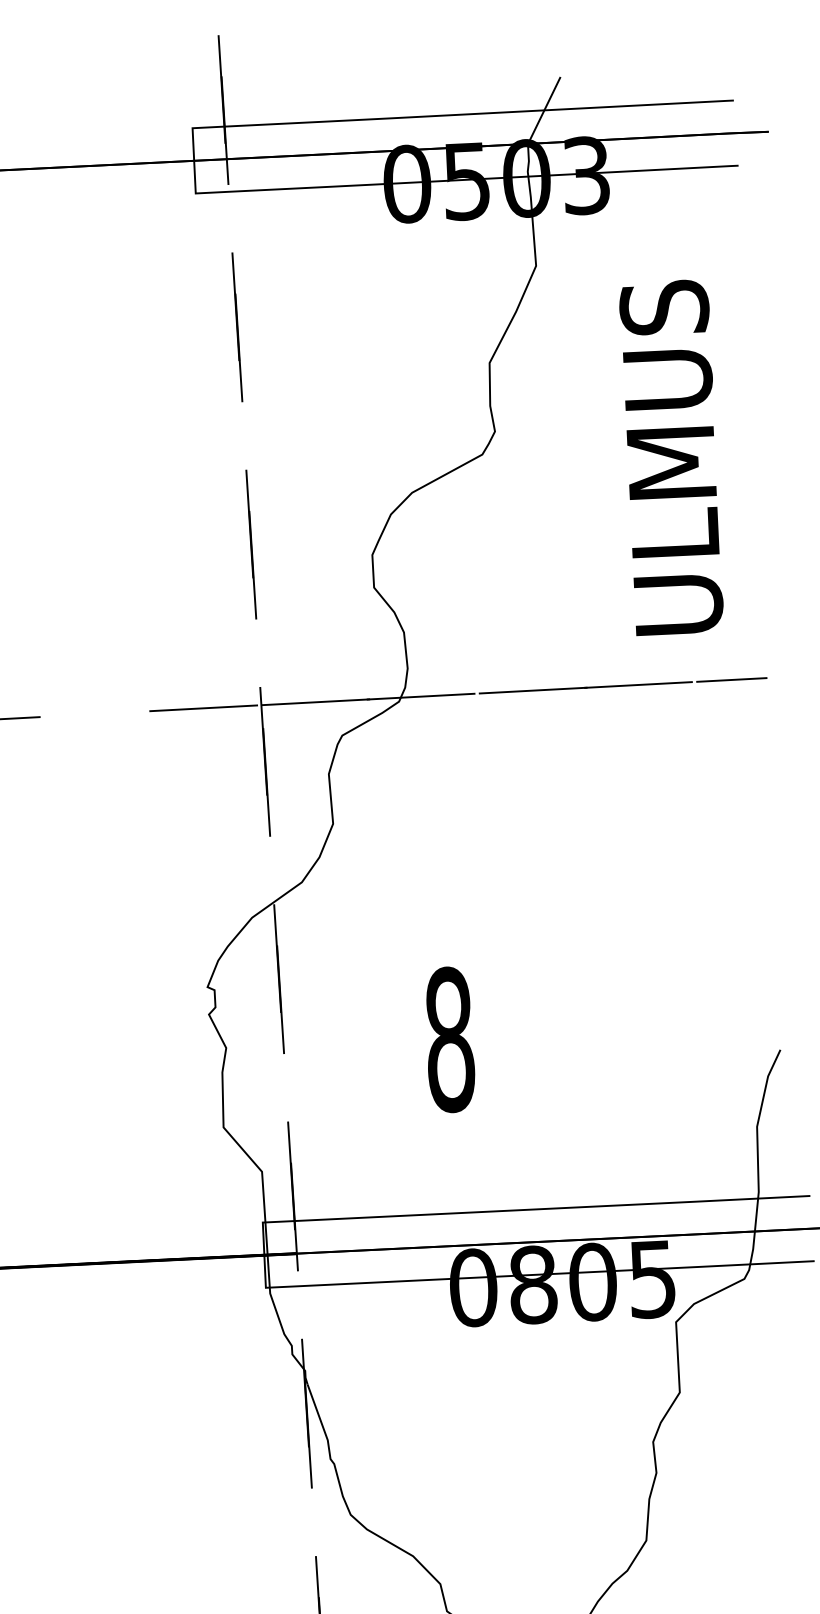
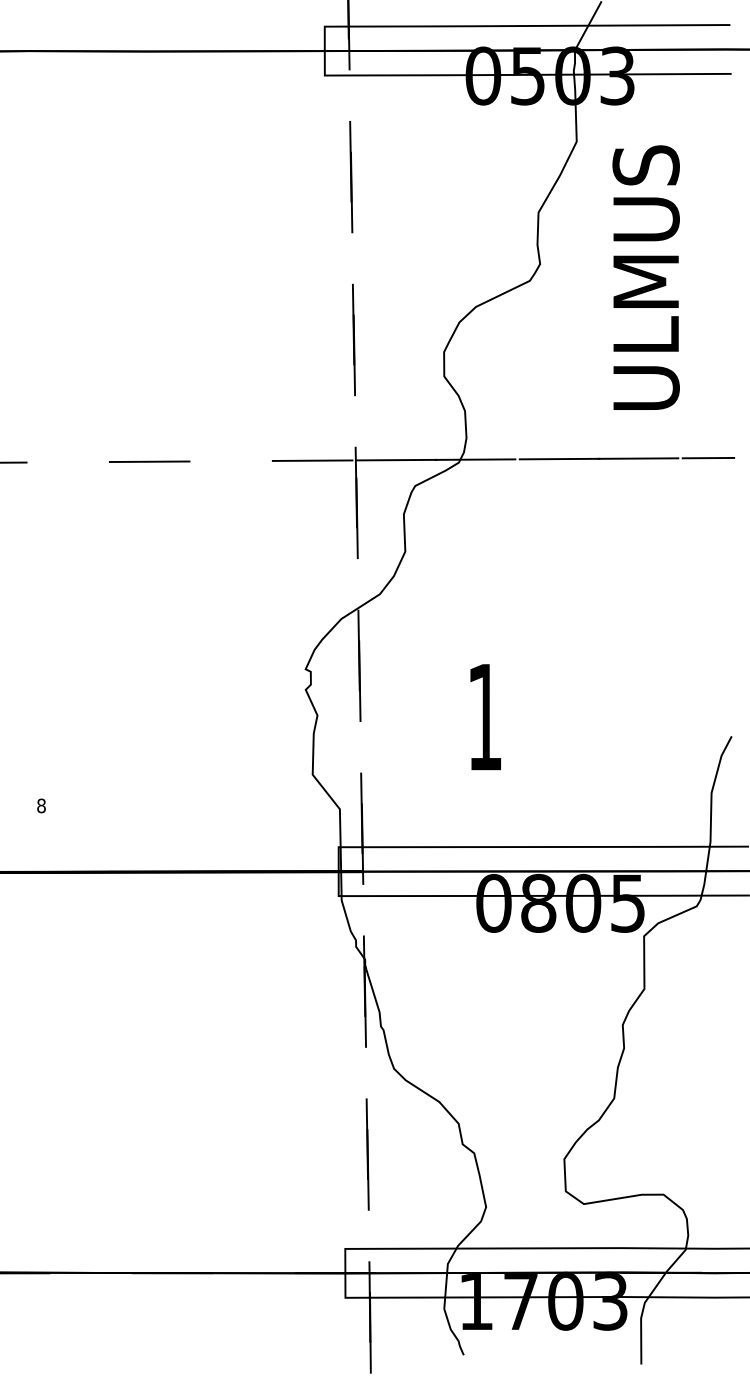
text: (670, 457) -> (645, 277), moved
text: (449, 1040) -> (484, 717), 8 -> 1

